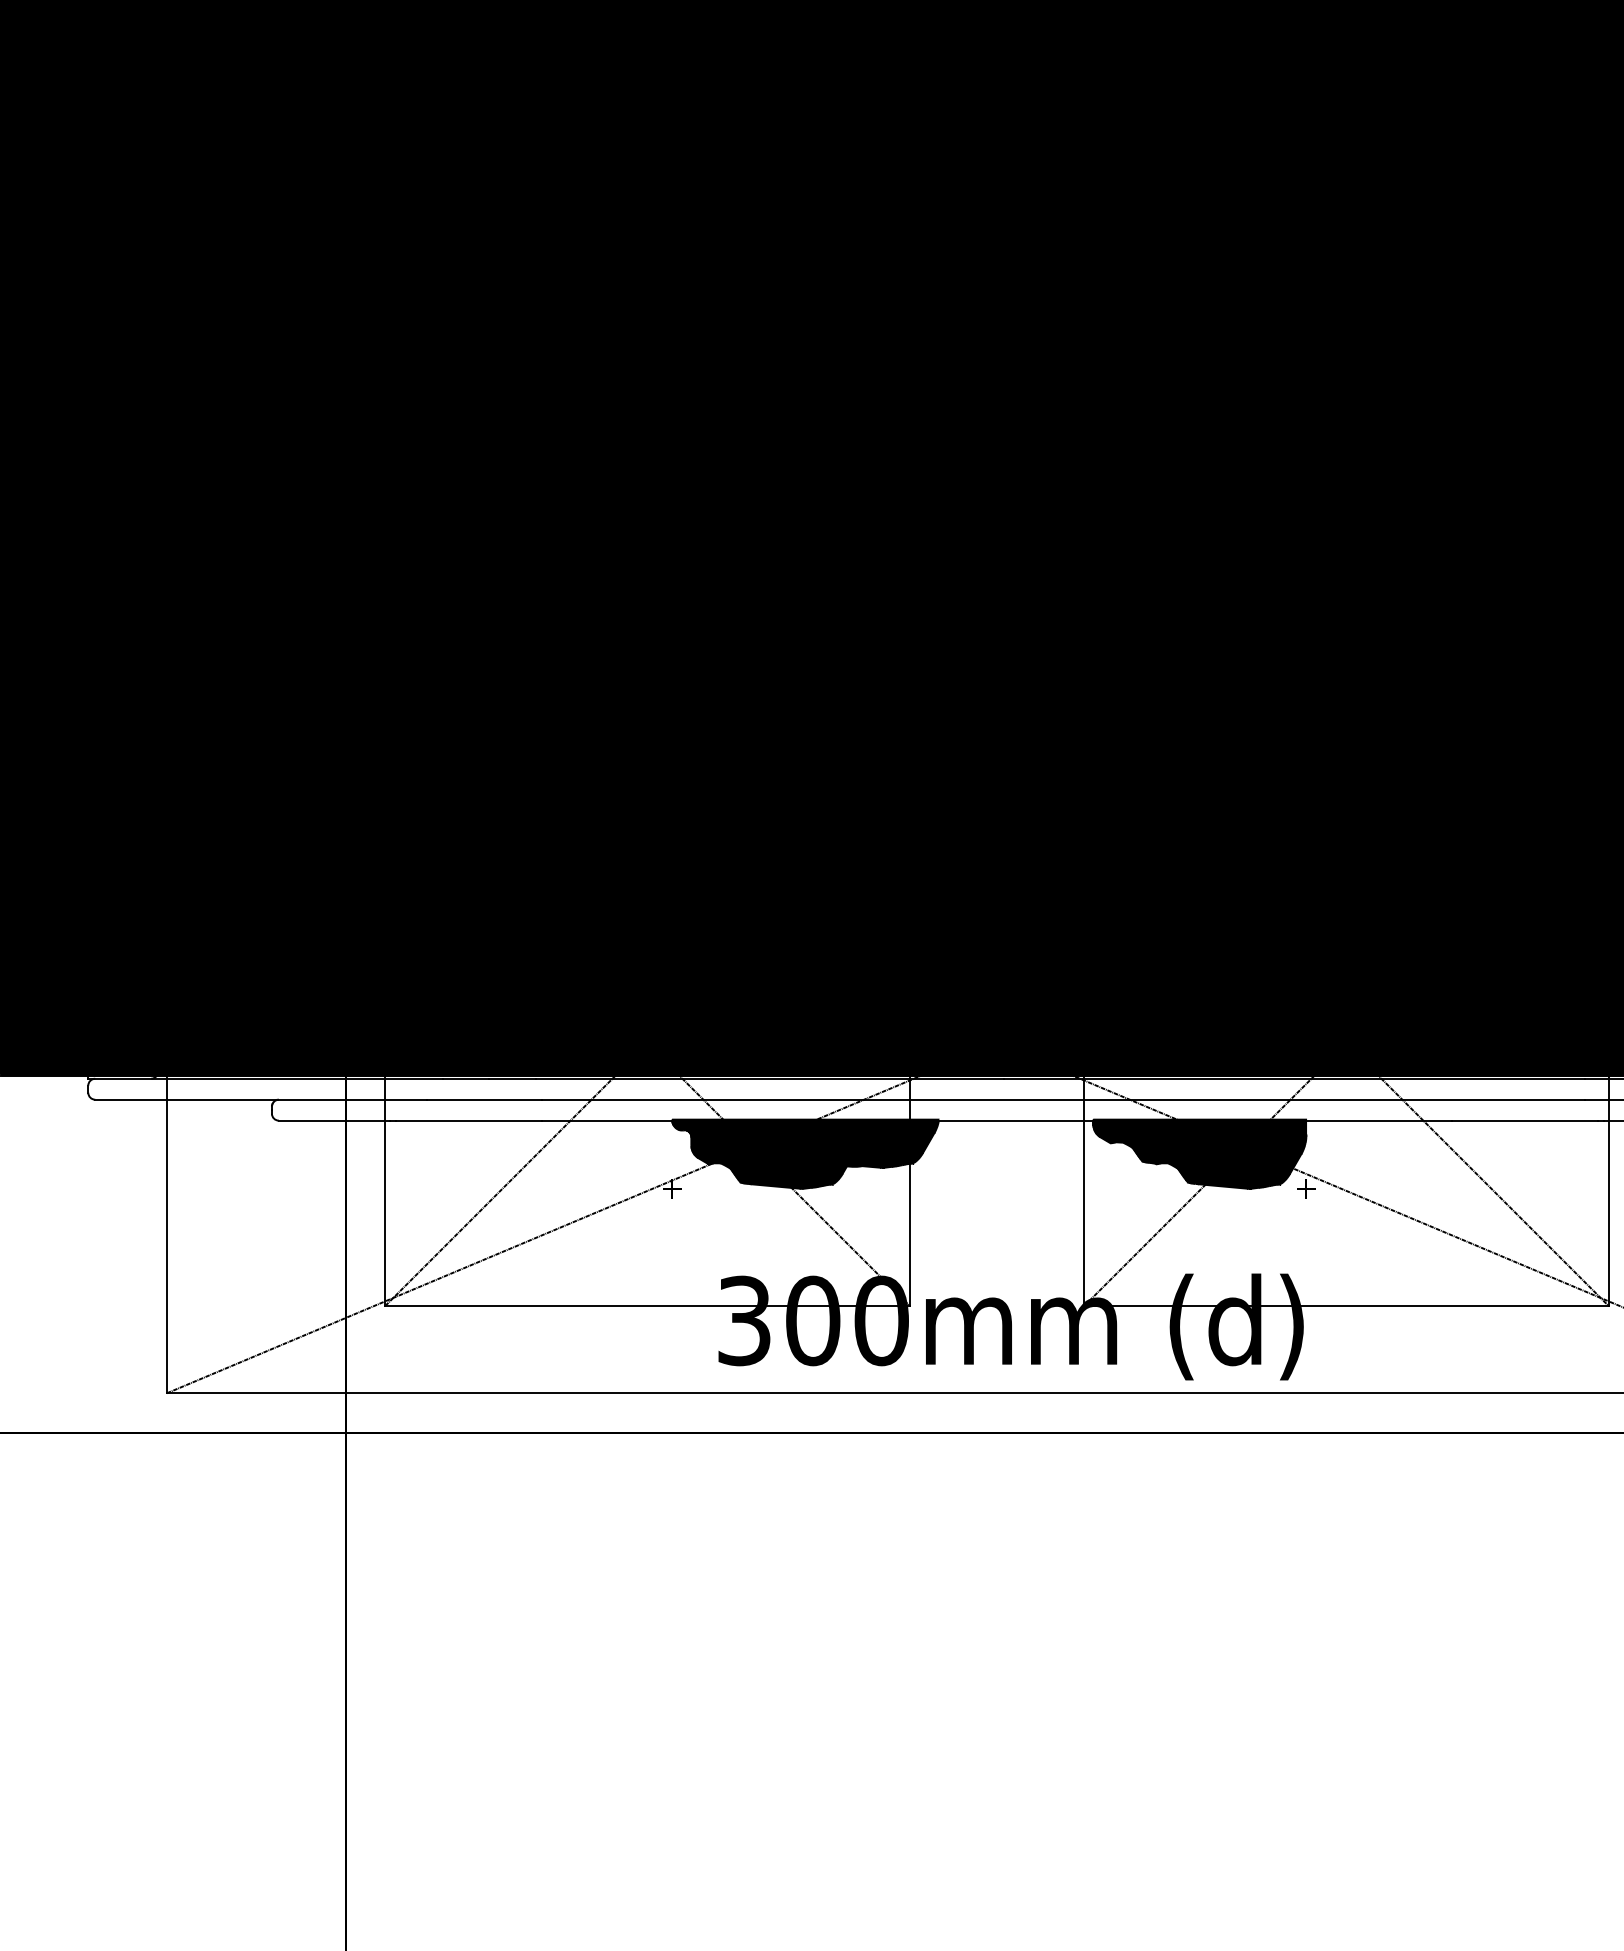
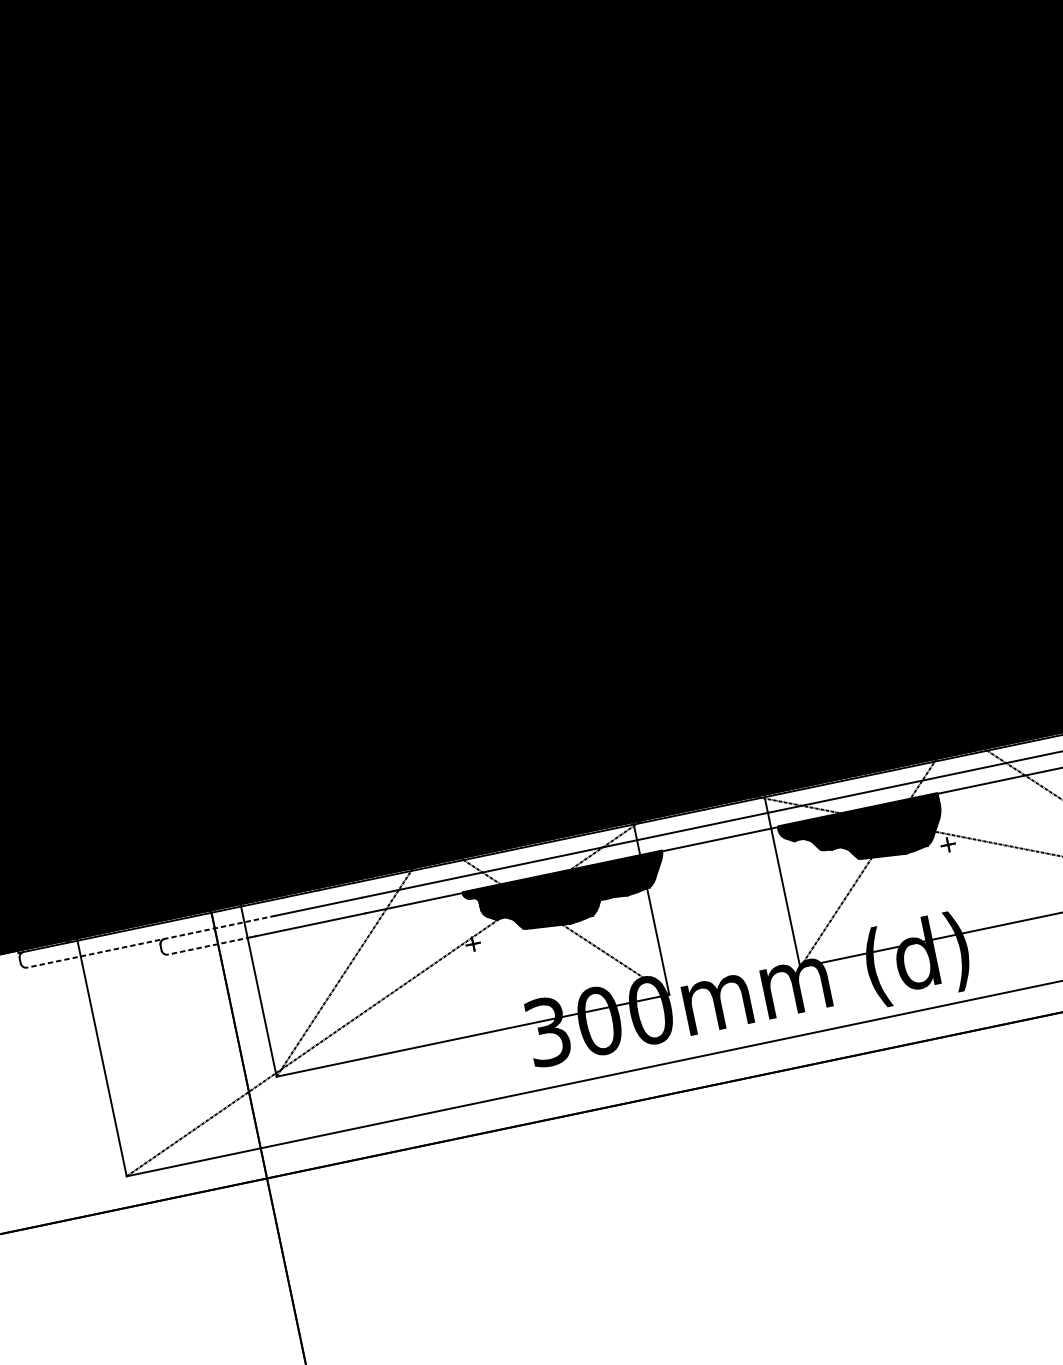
line: (261, 1099) -> (151, 941), solid -> dashed
line: (334, 1120) -> (209, 945), solid -> dashed

